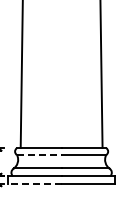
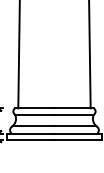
line: (39, 155) -> (34, 114), dashed -> solid
line: (35, 183) -> (31, 139), dashed -> solid

